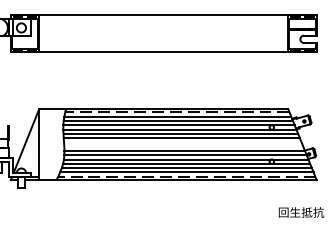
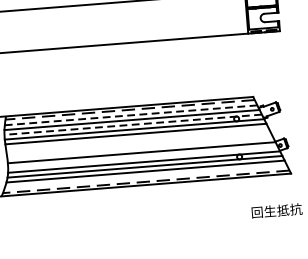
line: (177, 116) -> (130, 114), solid -> dashed
line: (179, 125) -> (133, 124), solid -> dashed
line: (181, 138) -> (137, 139), removed
line: (185, 155) -> (142, 157), removed
line: (186, 172) -> (145, 176), removed

